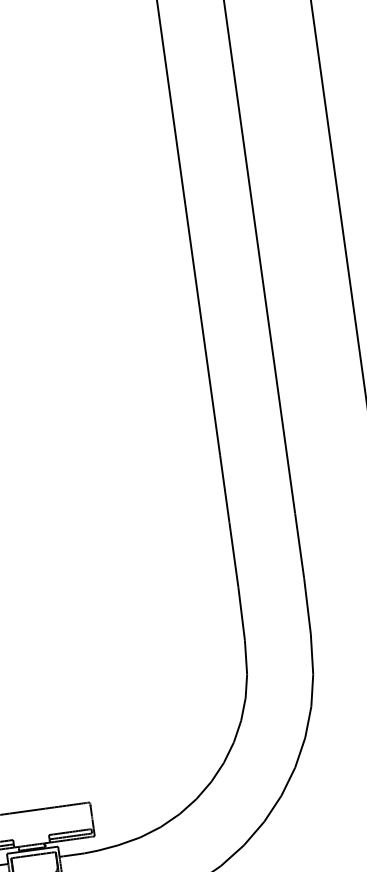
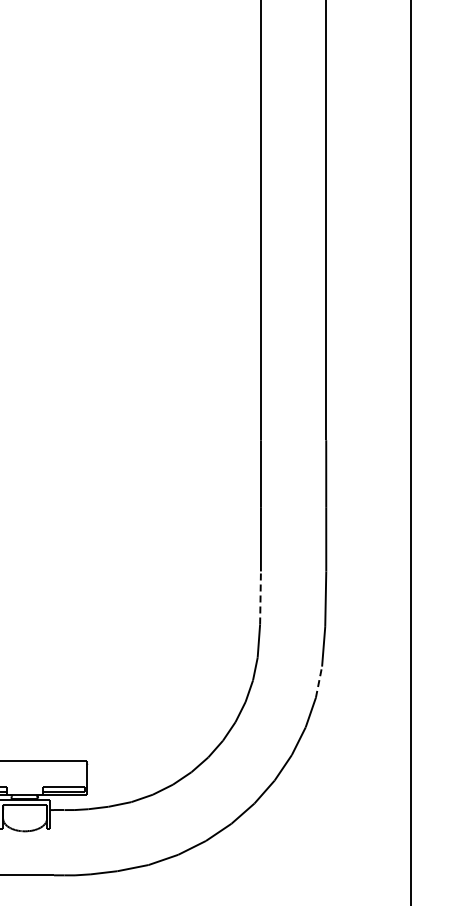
line: (241, 613) -> (260, 597), solid -> dashed
line: (312, 690) -> (319, 682), solid -> dashed

